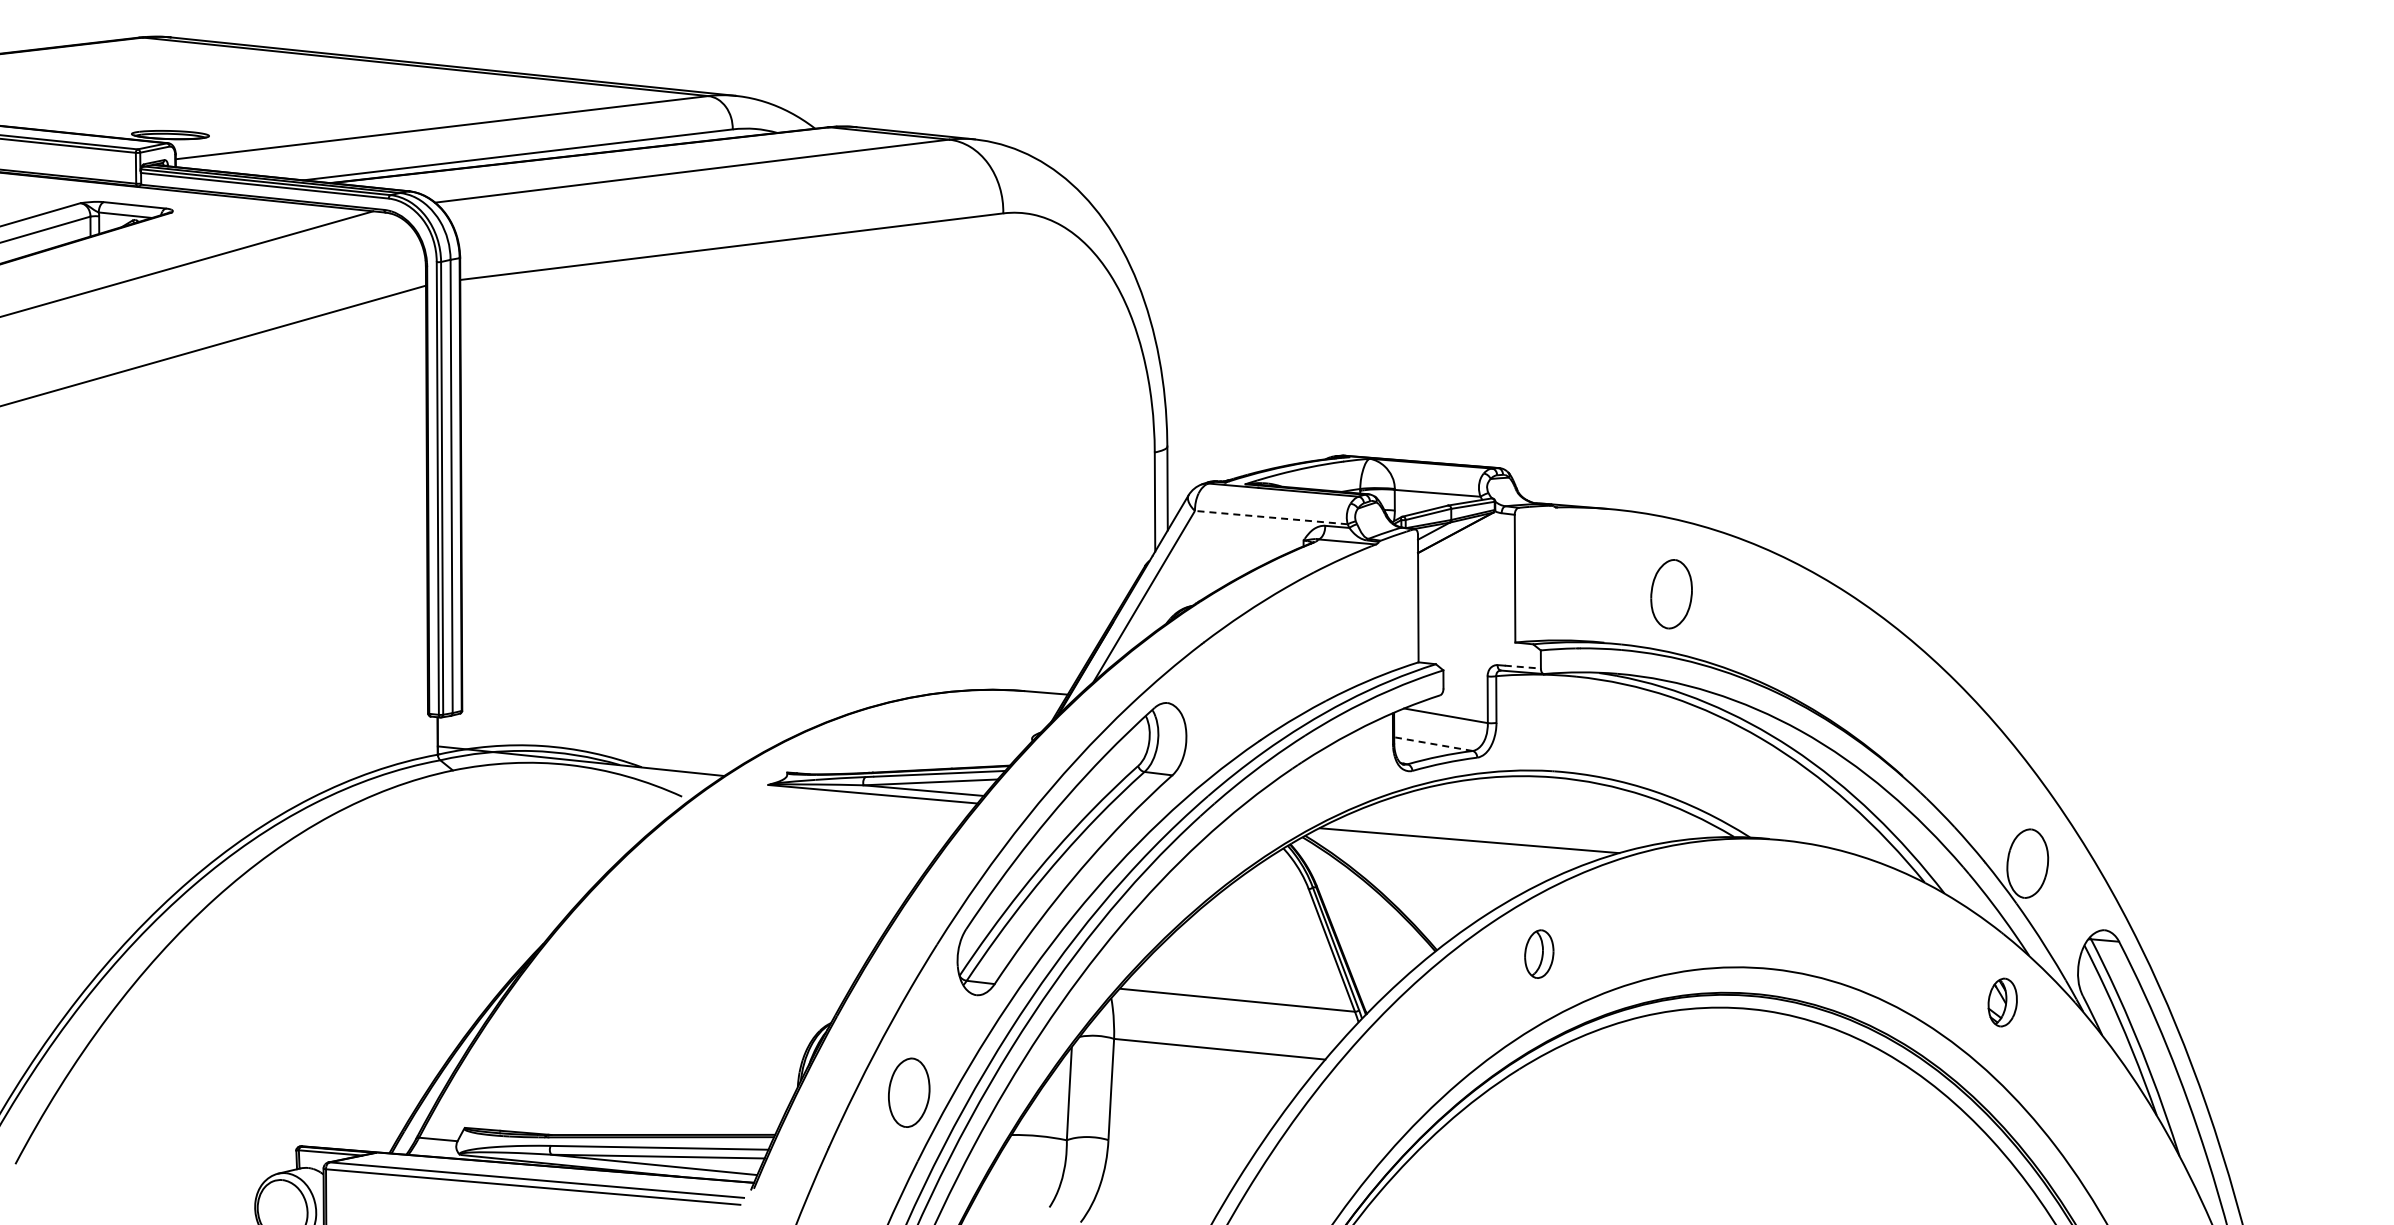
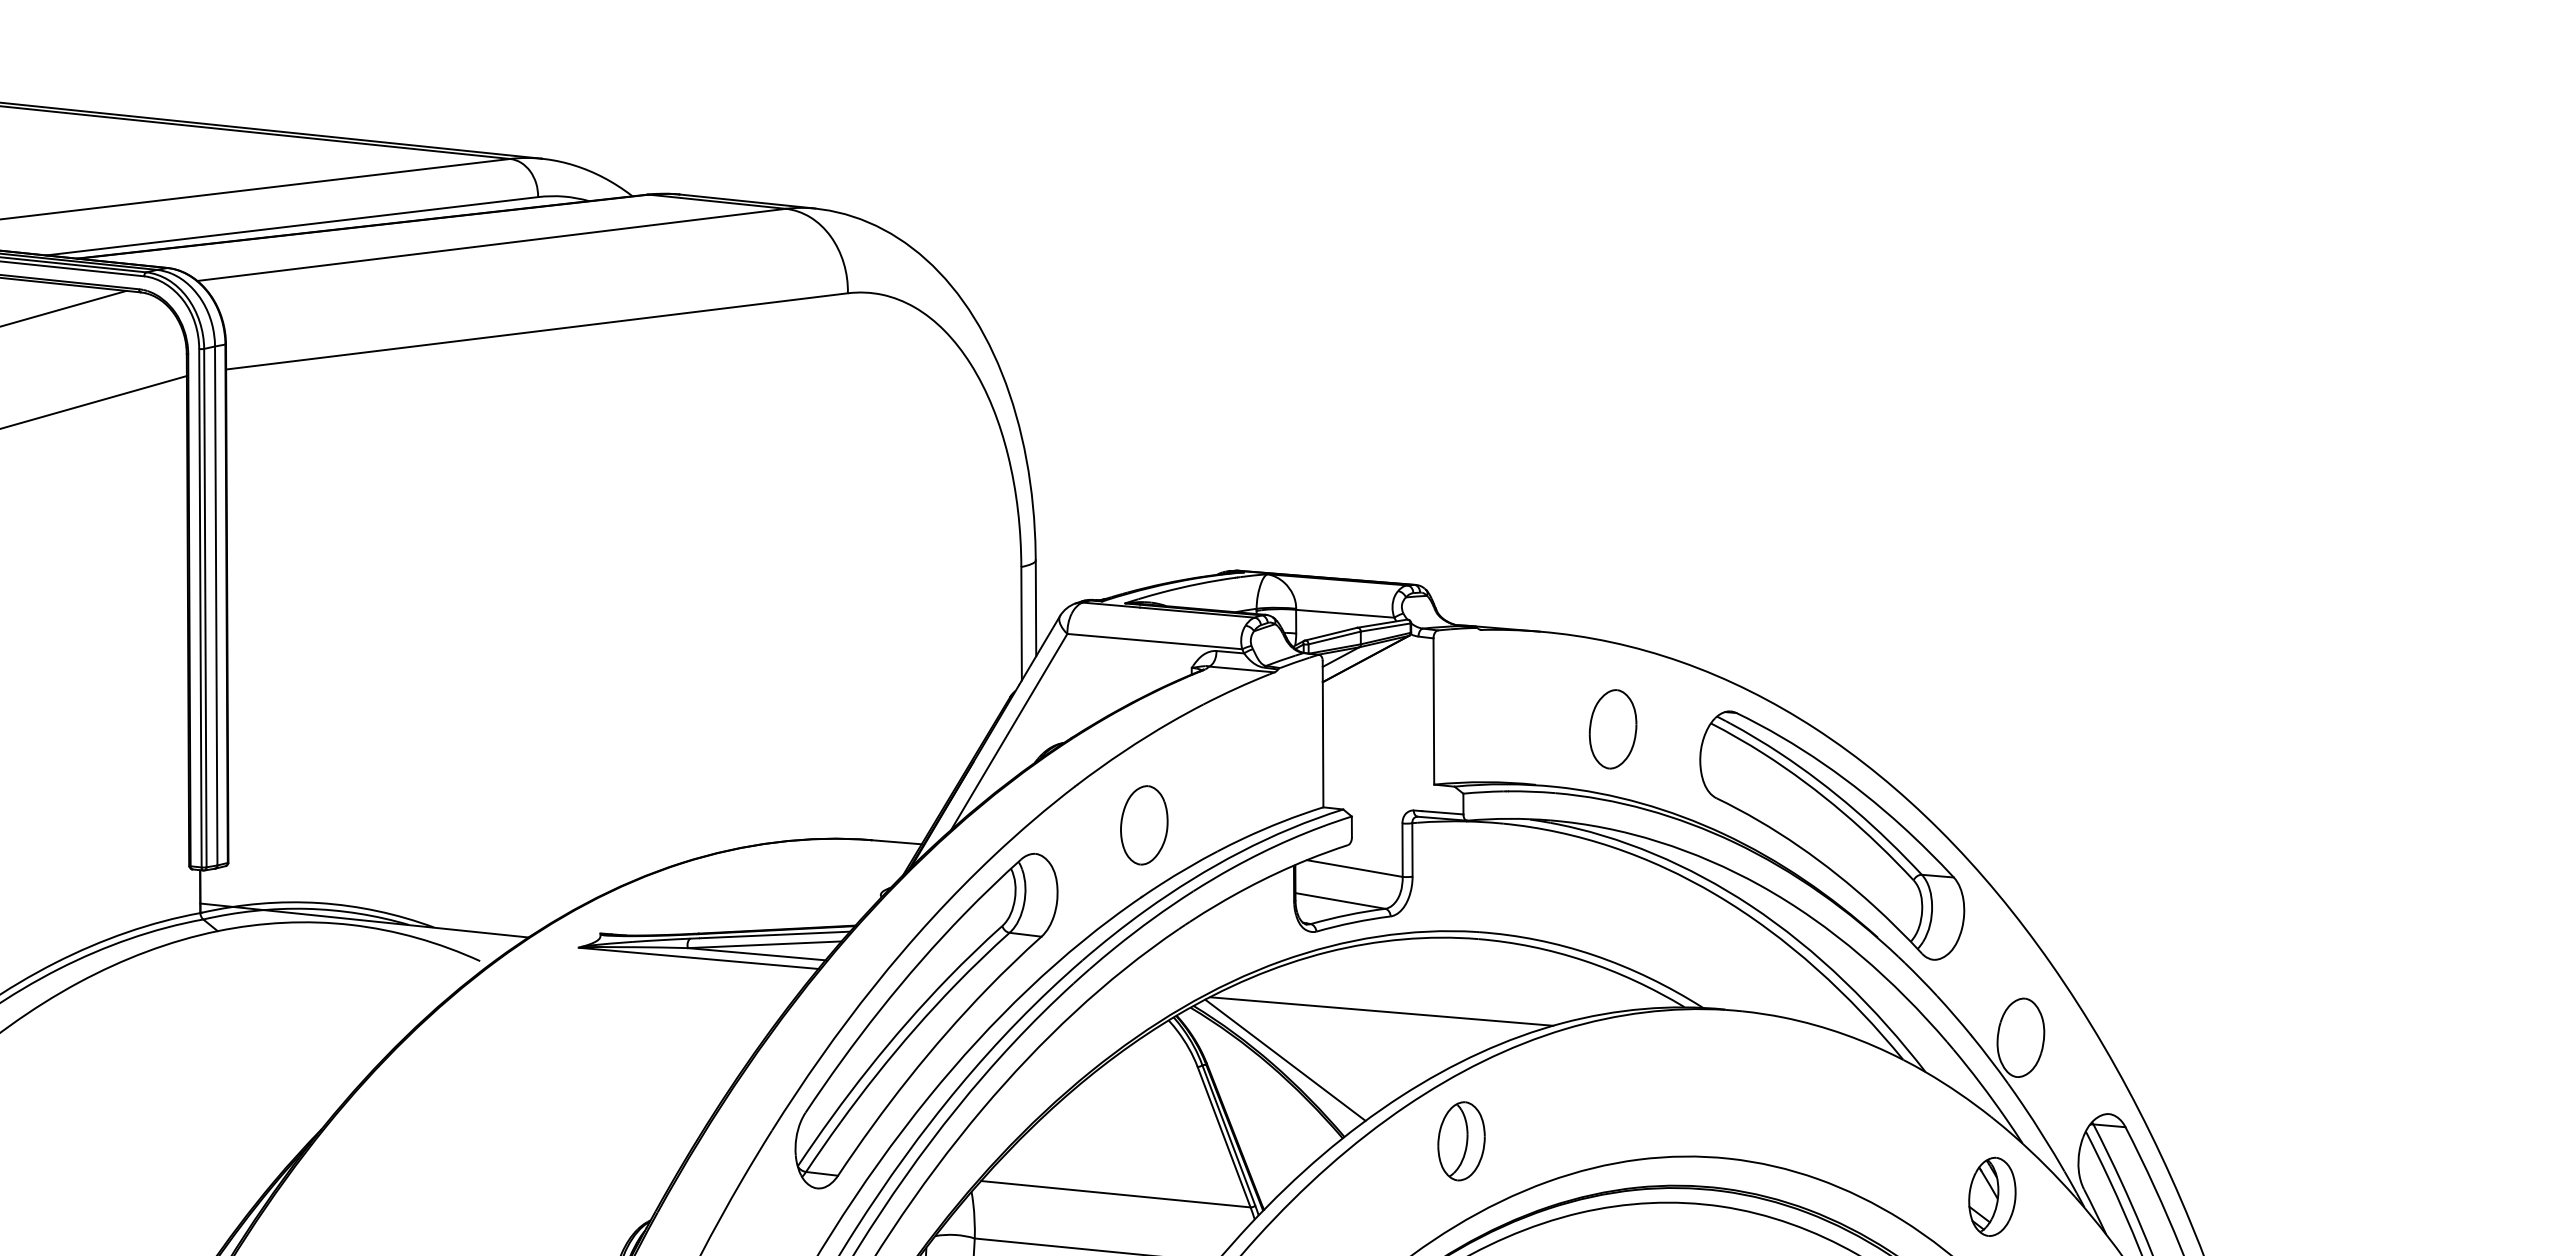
line: (1271, 517) -> (1154, 641), dashed -> solid
line: (1523, 667) -> (1443, 813), dashed -> solid
part: (1261, 677) -> (1143, 824), added
part: (1862, 686) -> (1831, 834), added
line: (1433, 744) -> (1340, 901), dashed -> solid
line: (1385, 883) -> (1285, 1060), added
part: (1539, 954) -> (1461, 1141), size x1.43
part: (2002, 1002) -> (1991, 1196), size x1.43

